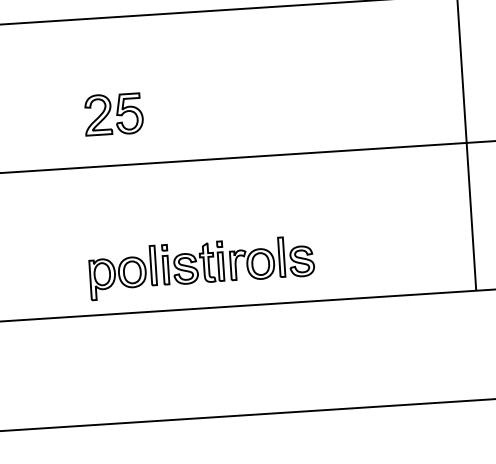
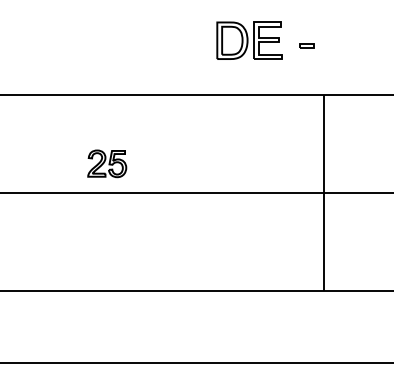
part: (114, 113) -> (107, 163), moved
part: (201, 267) -> (143, 263), removed

